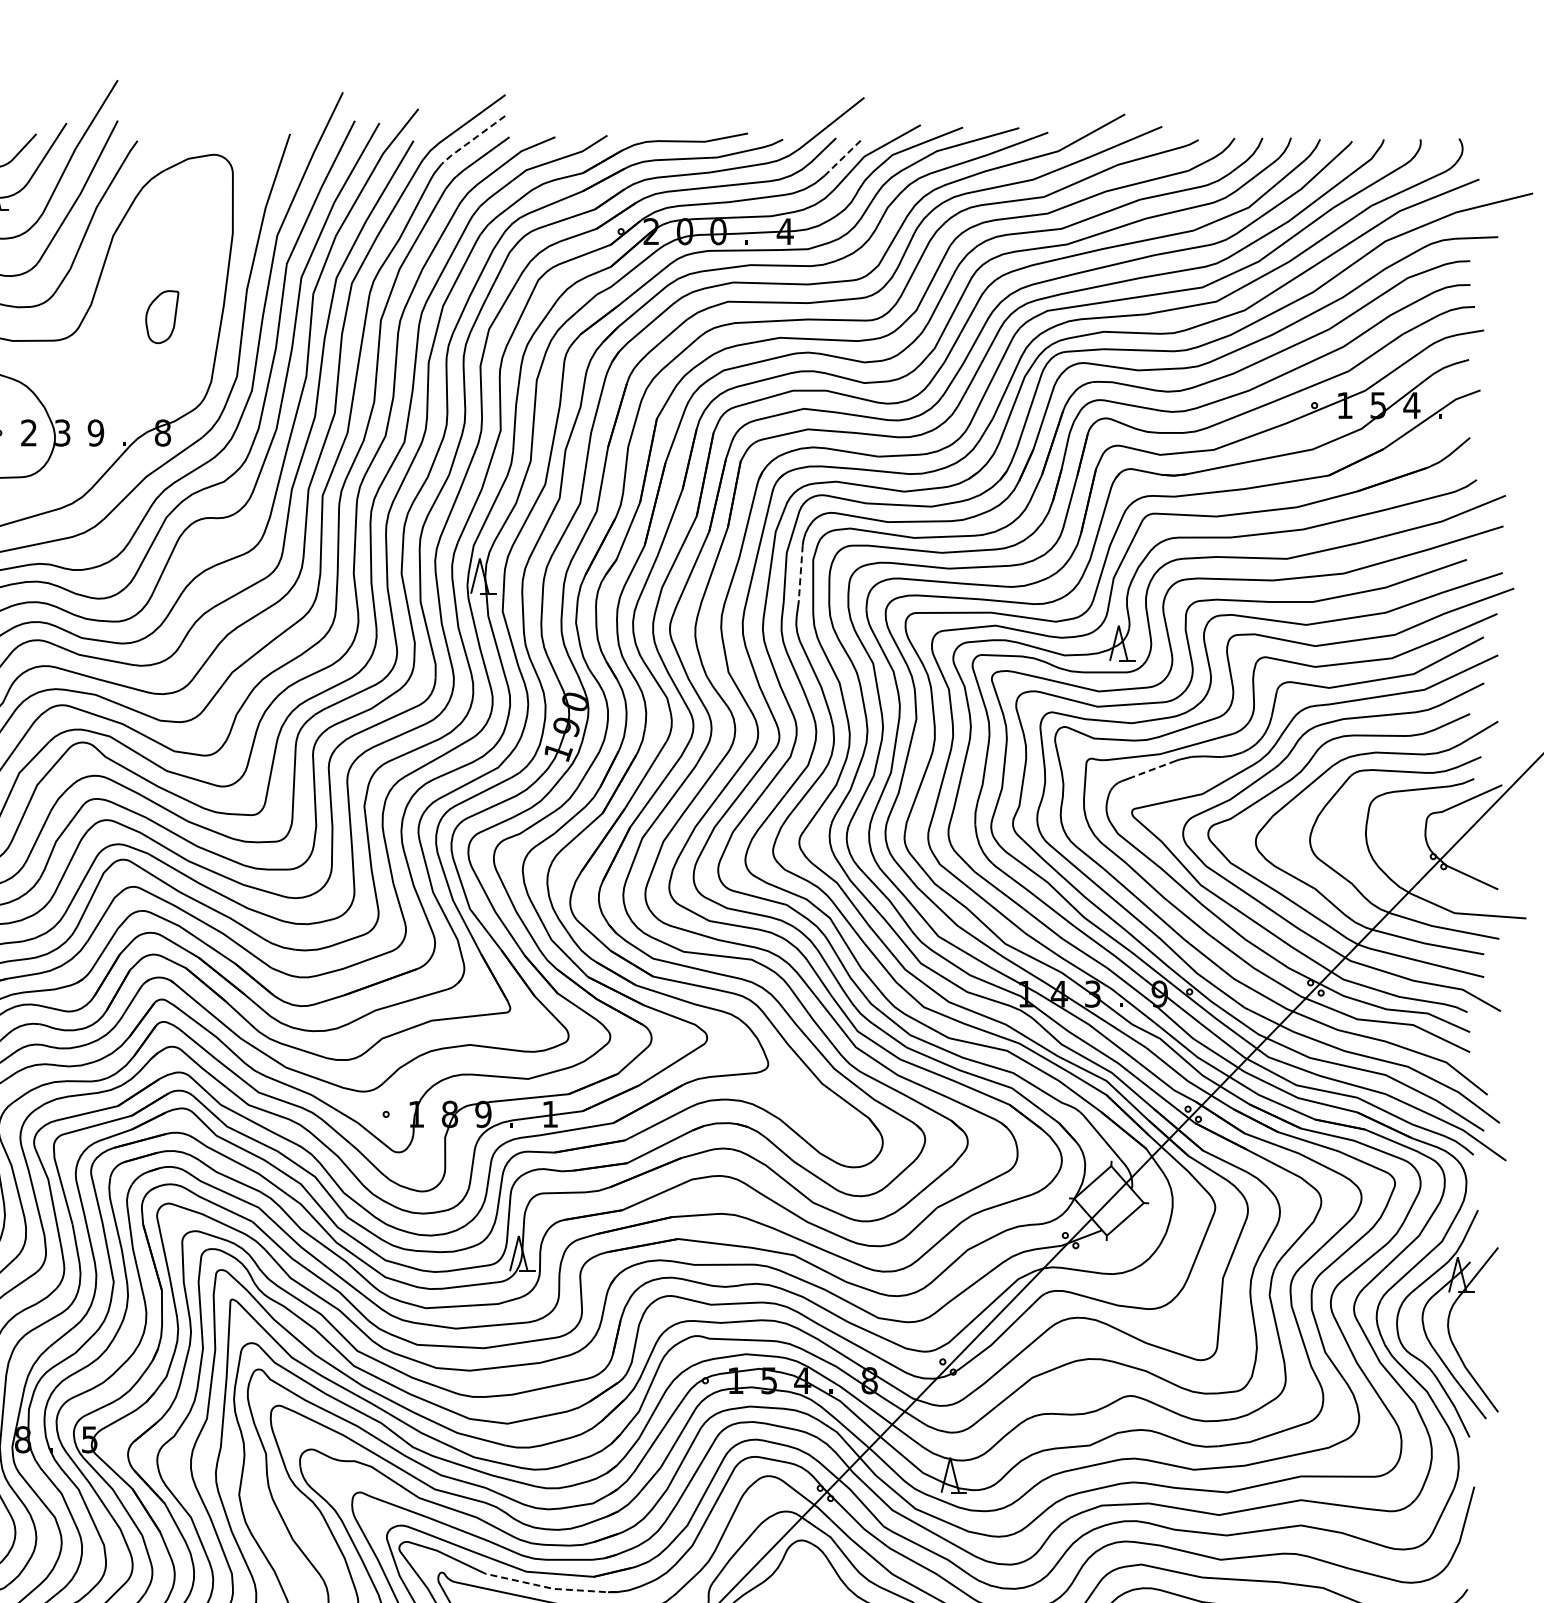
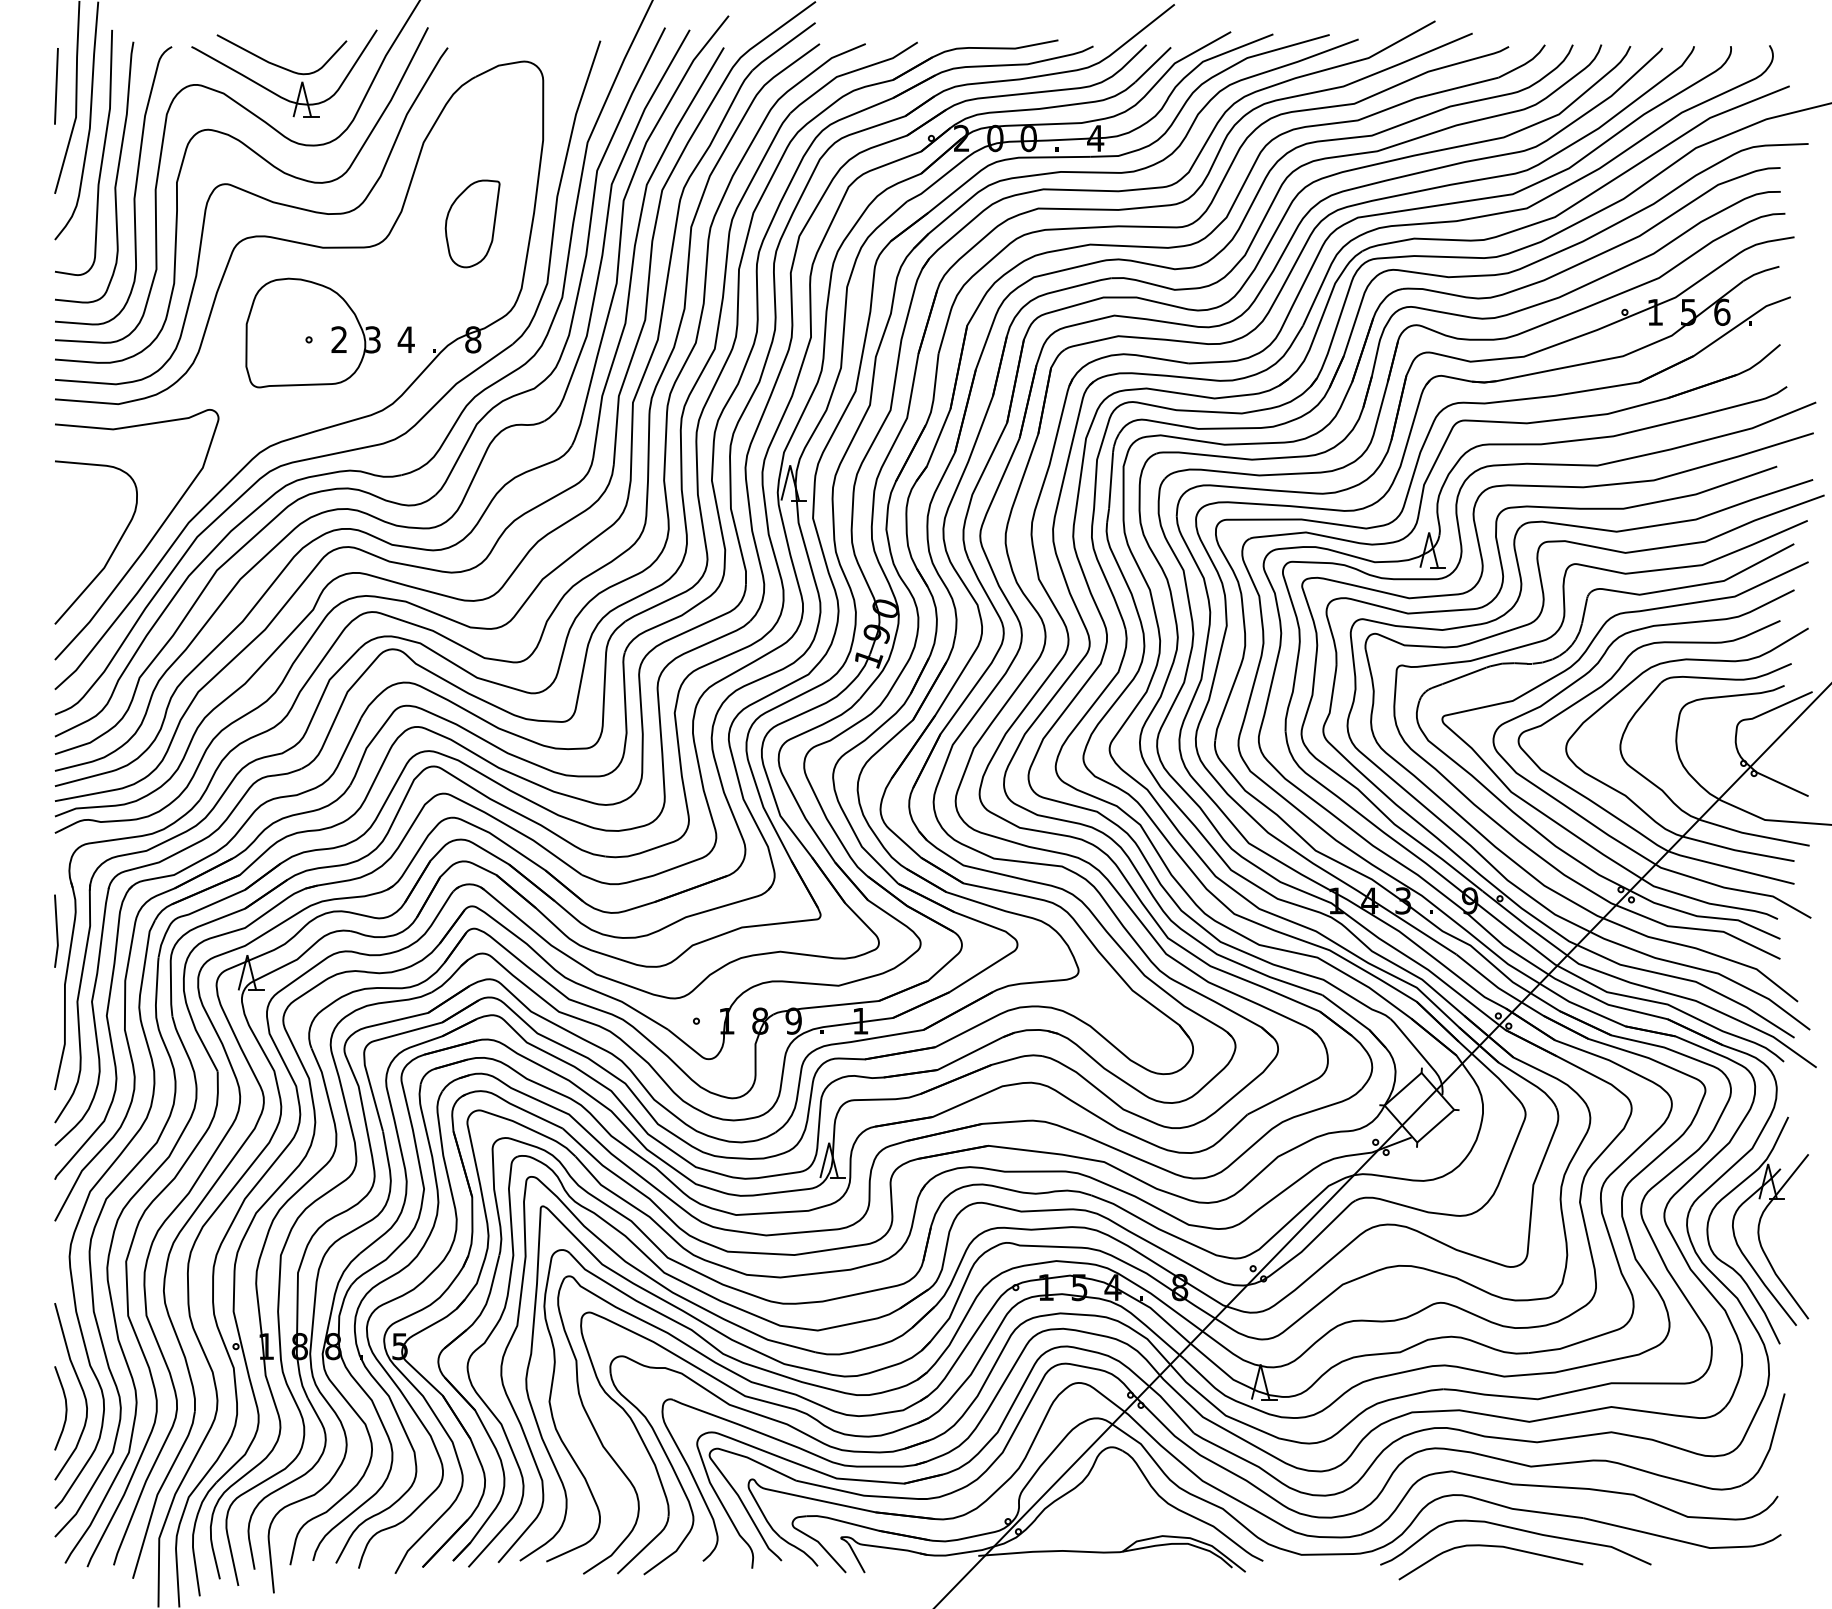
line: (473, 139) -> (783, 46), dashed -> solid
line: (842, 158) -> (1152, 65), dashed -> solid
part: (162, 316) -> (472, 223), size x1.67
text: (1411, 404) -> (1721, 311), 4 -> 6
text: (95, 432) -> (405, 339), 9 -> 4
line: (801, 573) -> (1111, 480), dashed -> solid
line: (1154, 768) -> (1464, 675), dashed -> solid
line: (552, 1588) -> (862, 1495), dashed -> solid

